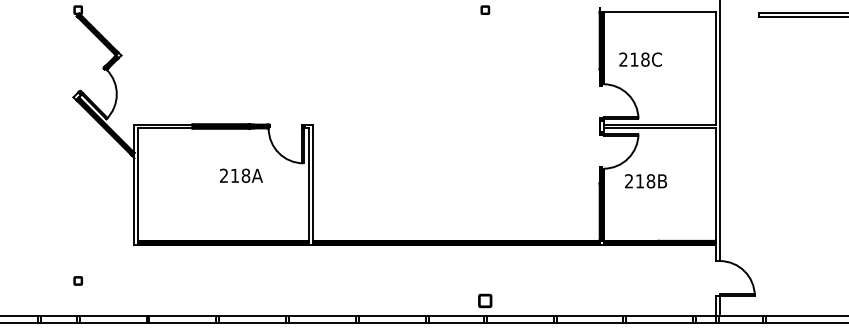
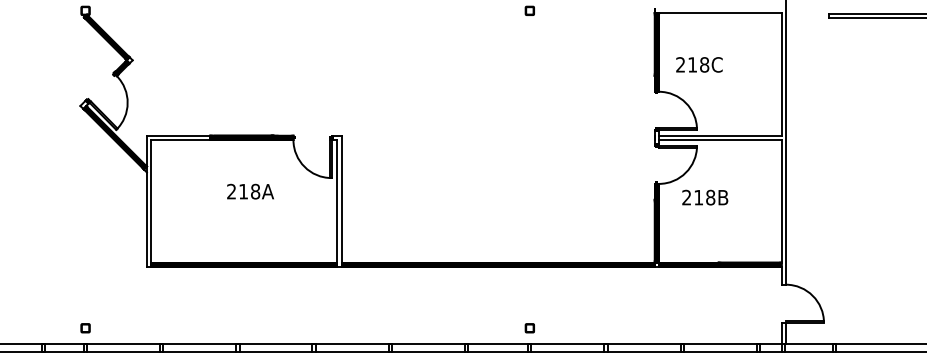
text: (241, 175) -> (250, 191), moved
part: (77, 280) -> (84, 327), moved
part: (485, 300) -> (530, 327), size x0.62

